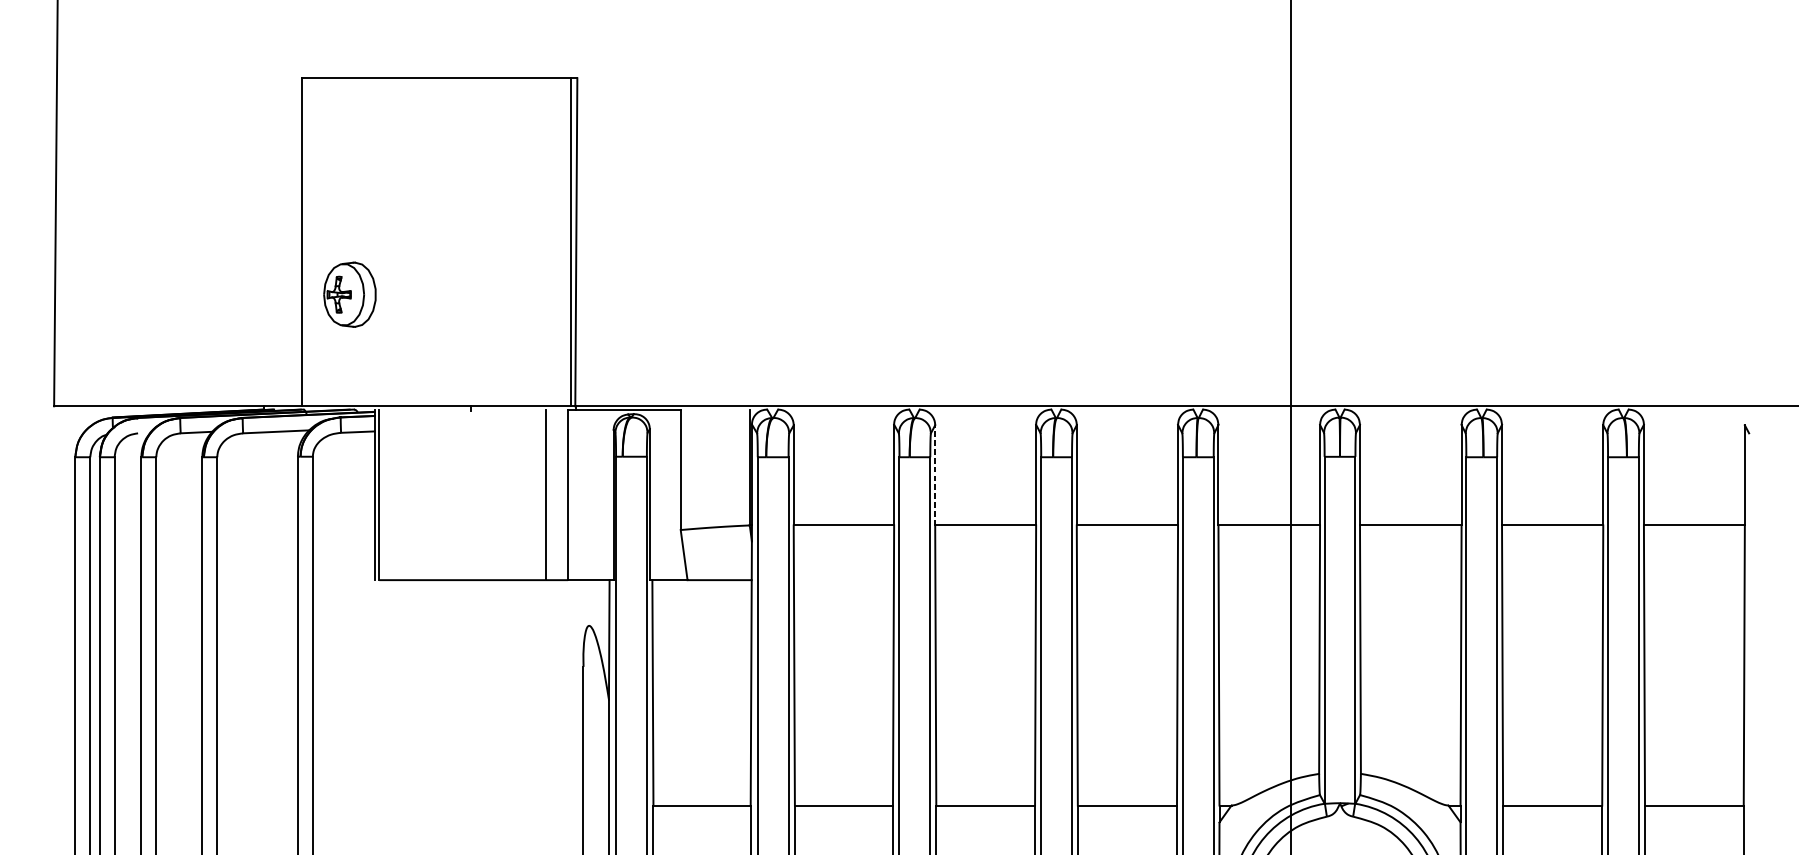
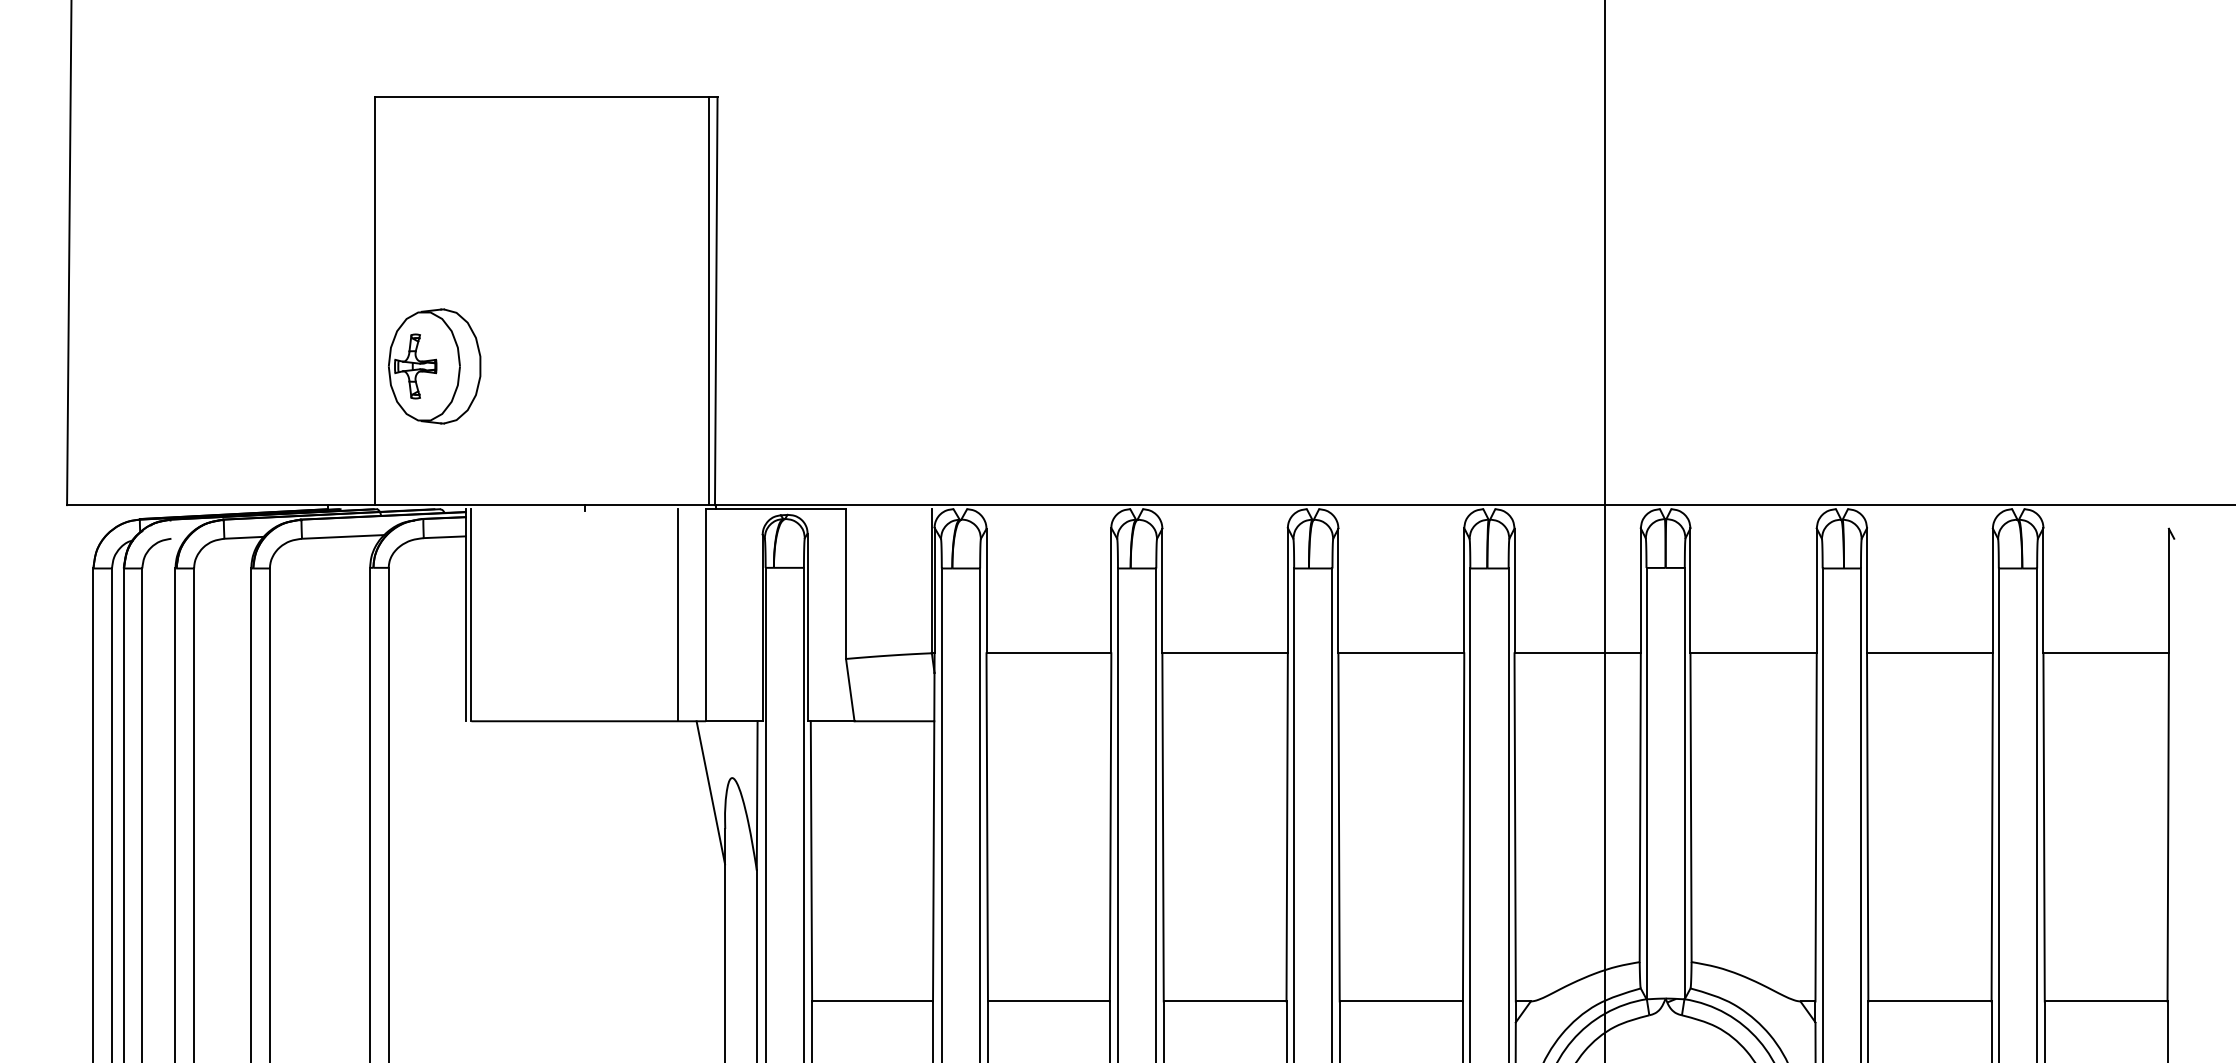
part: (349, 294) -> (434, 366), size x1.43
line: (935, 474) -> (1162, 590), dashed -> solid
line: (571, 637) -> (710, 792), added

